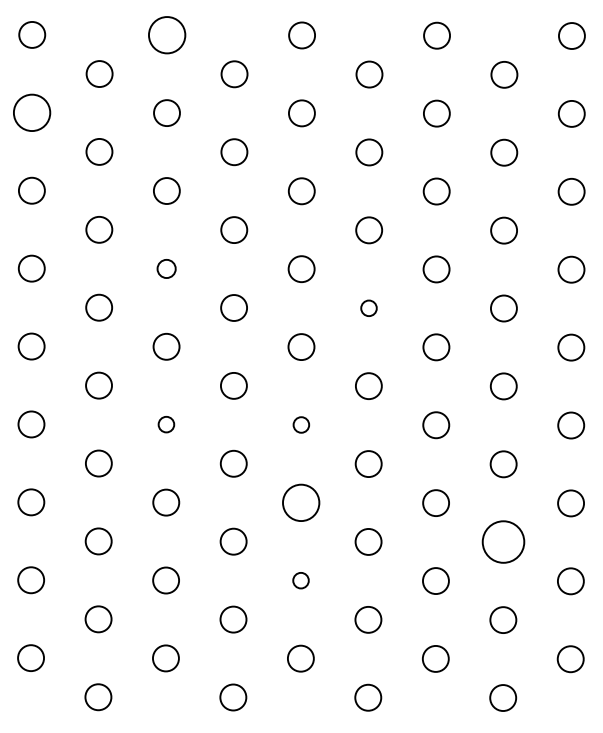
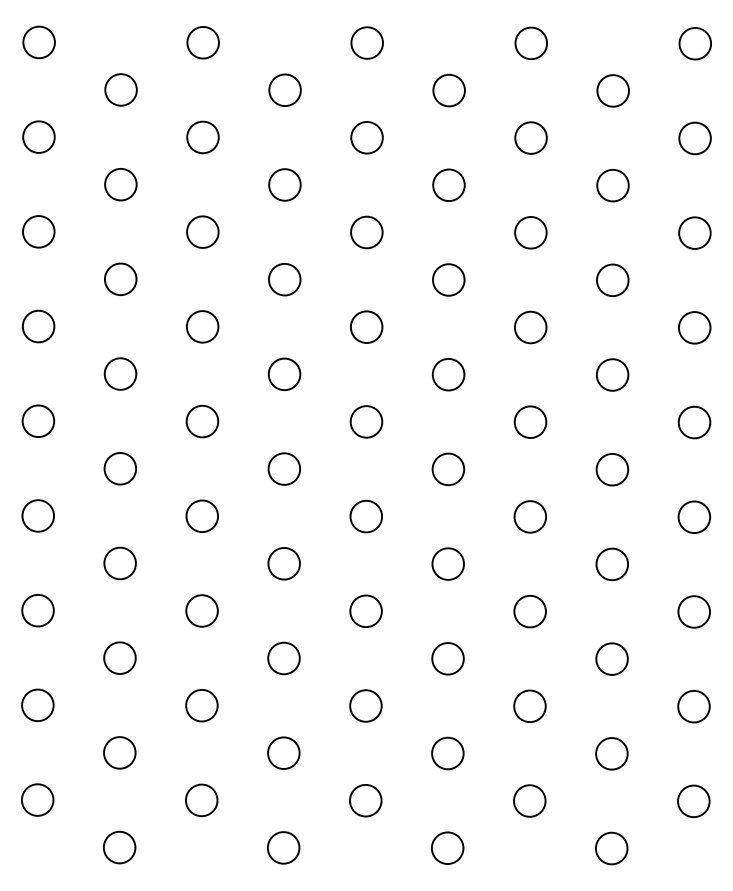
circle: (167, 35) -> (203, 43), size x0.71
circle: (32, 112) -> (39, 136), size x0.71
circle: (166, 268) -> (202, 326), size x1.43
circle: (368, 308) -> (447, 374), size x1.67
circle: (166, 424) -> (202, 516), size x1.67
circle: (301, 424) -> (366, 516), size x1.67
circle: (301, 502) -> (366, 610), size x0.71
circle: (503, 542) -> (612, 659), size x0.62
circle: (300, 580) -> (365, 705), size x1.67

